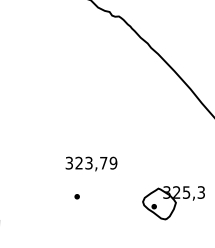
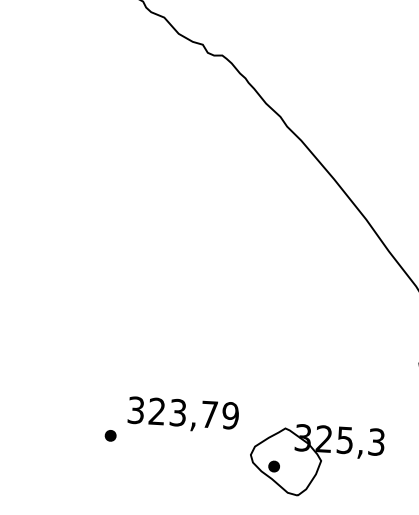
text: (91, 163) -> (183, 413), moved

